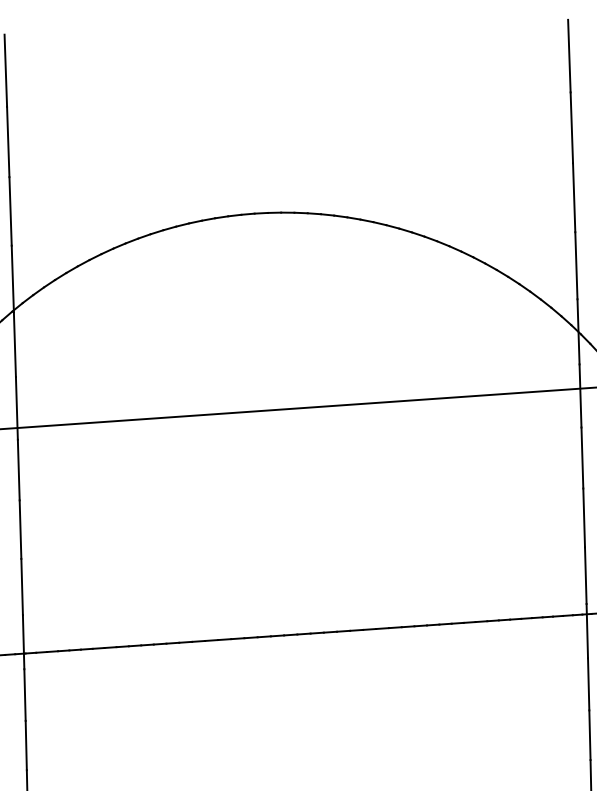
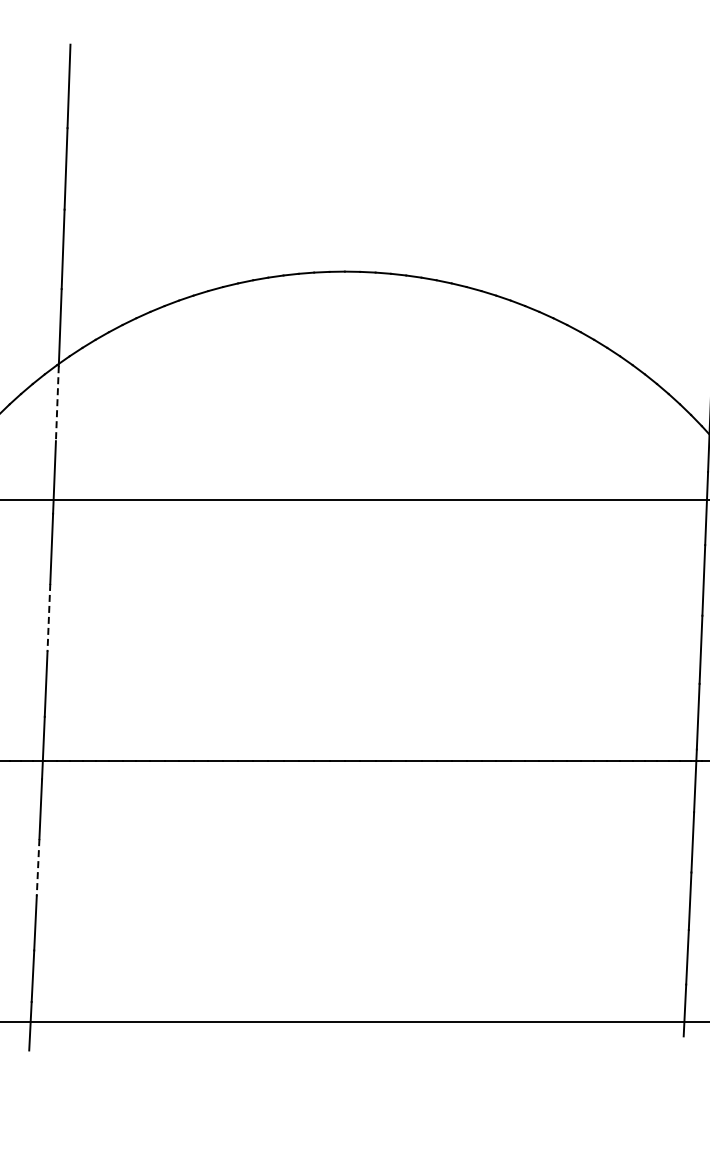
line: (15, 344) -> (57, 403), solid -> dashed
line: (20, 529) -> (48, 617), solid -> dashed
line: (26, 745) -> (38, 867), solid -> dashed

